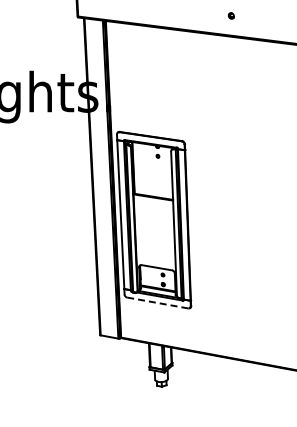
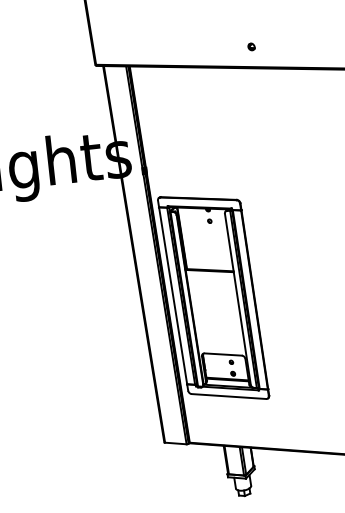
part: (230, 15) -> (250, 46), moved
line: (158, 303) -> (229, 397), dashed -> solid

